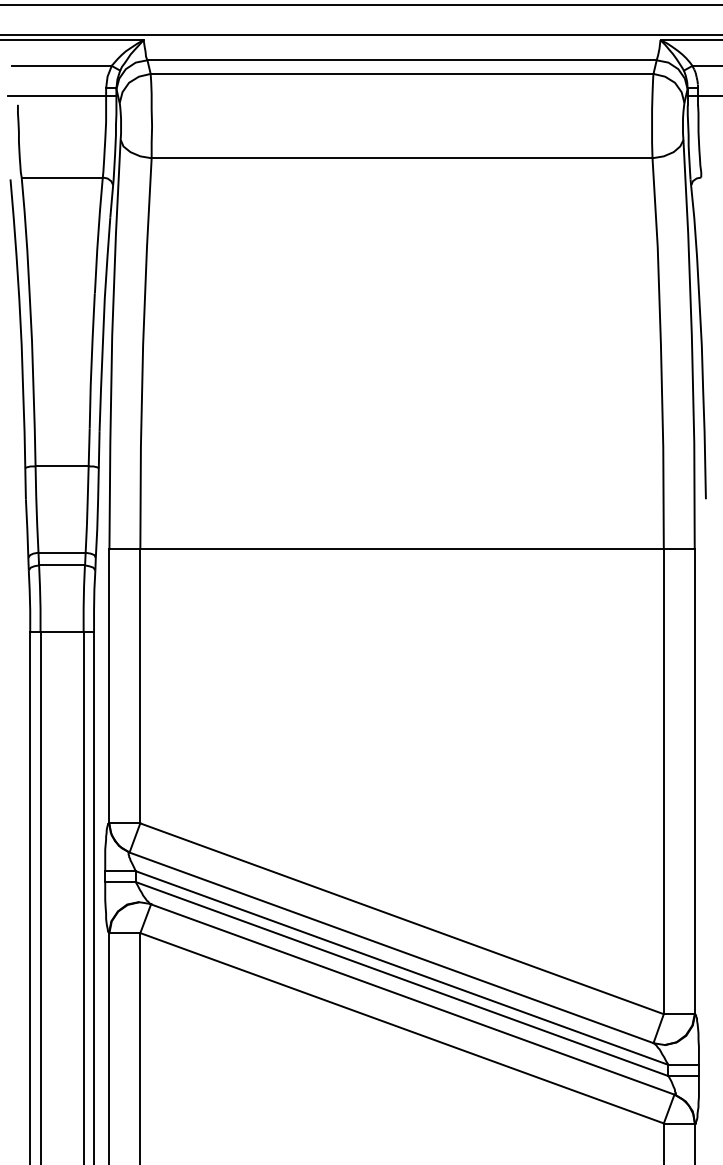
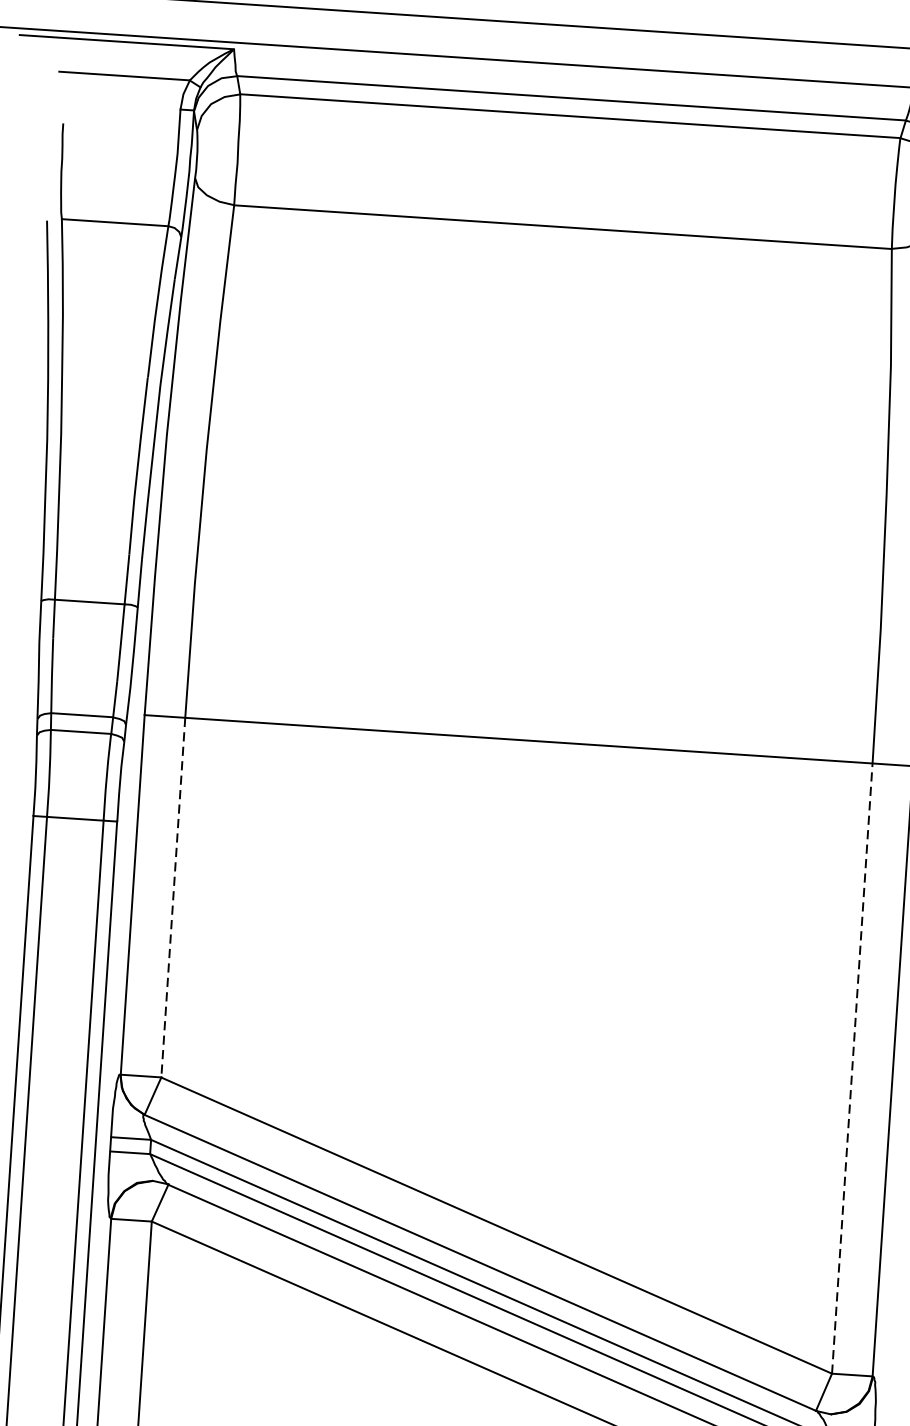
line: (61, 96) -> (121, 116), removed
line: (140, 686) -> (173, 897), solid -> dashed
line: (663, 781) -> (851, 1068), solid -> dashed

